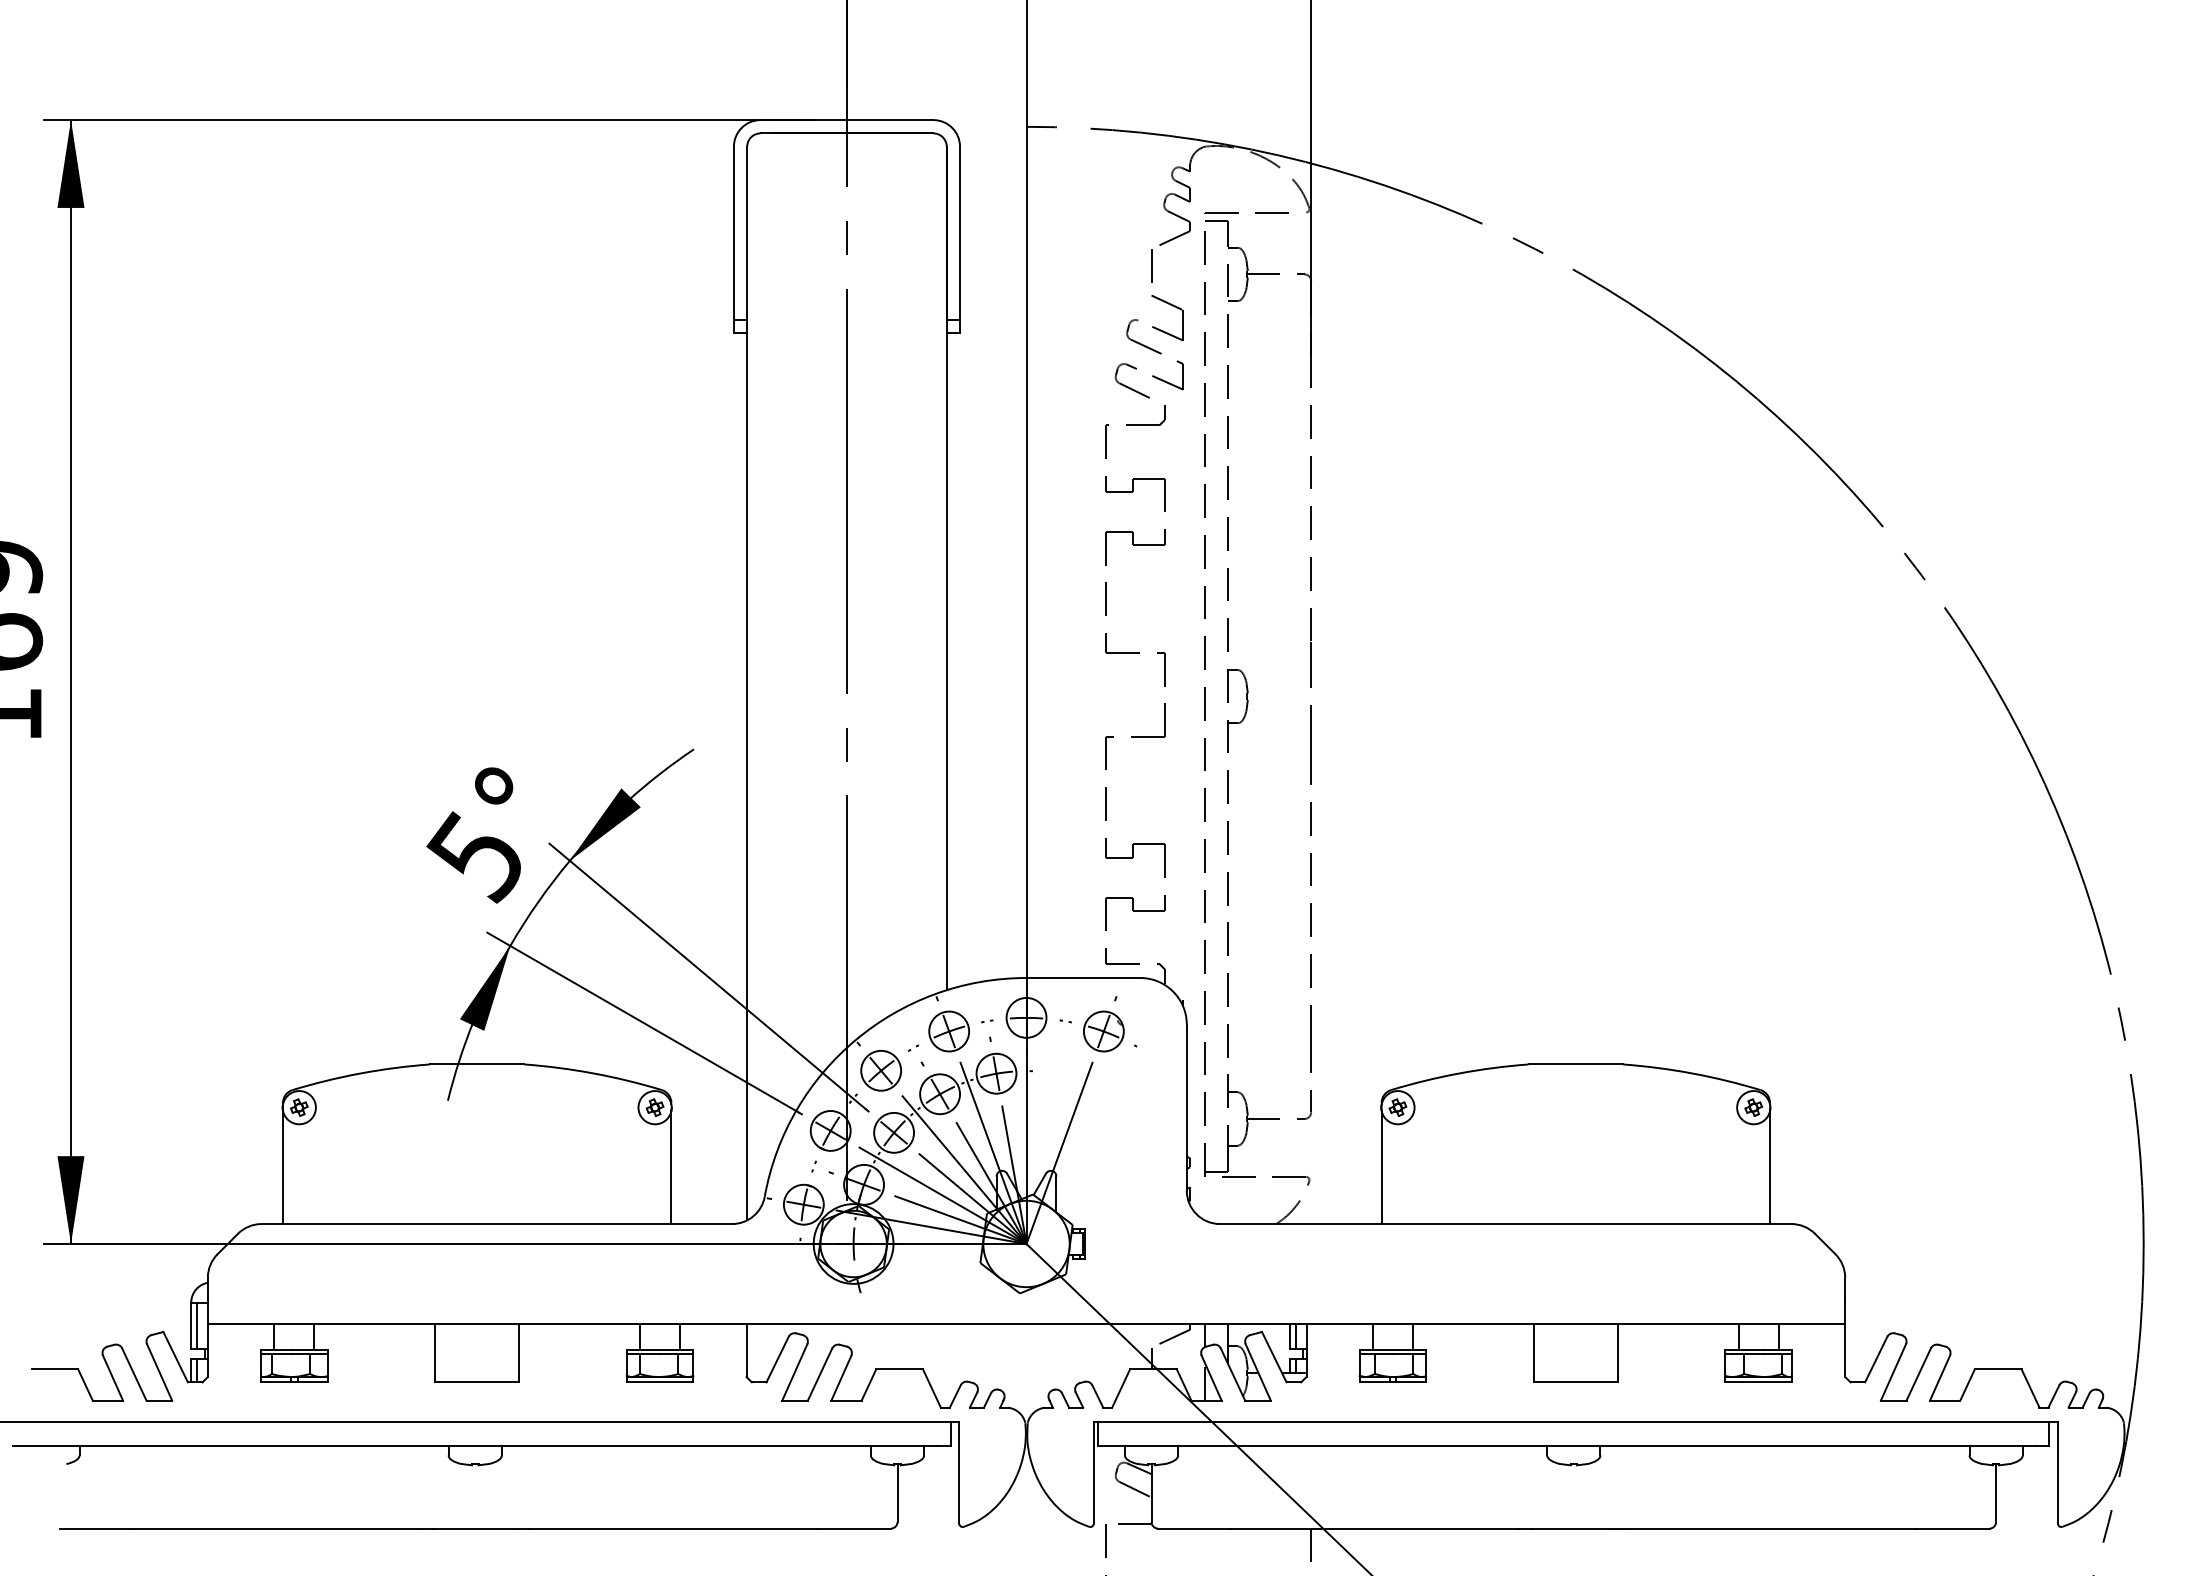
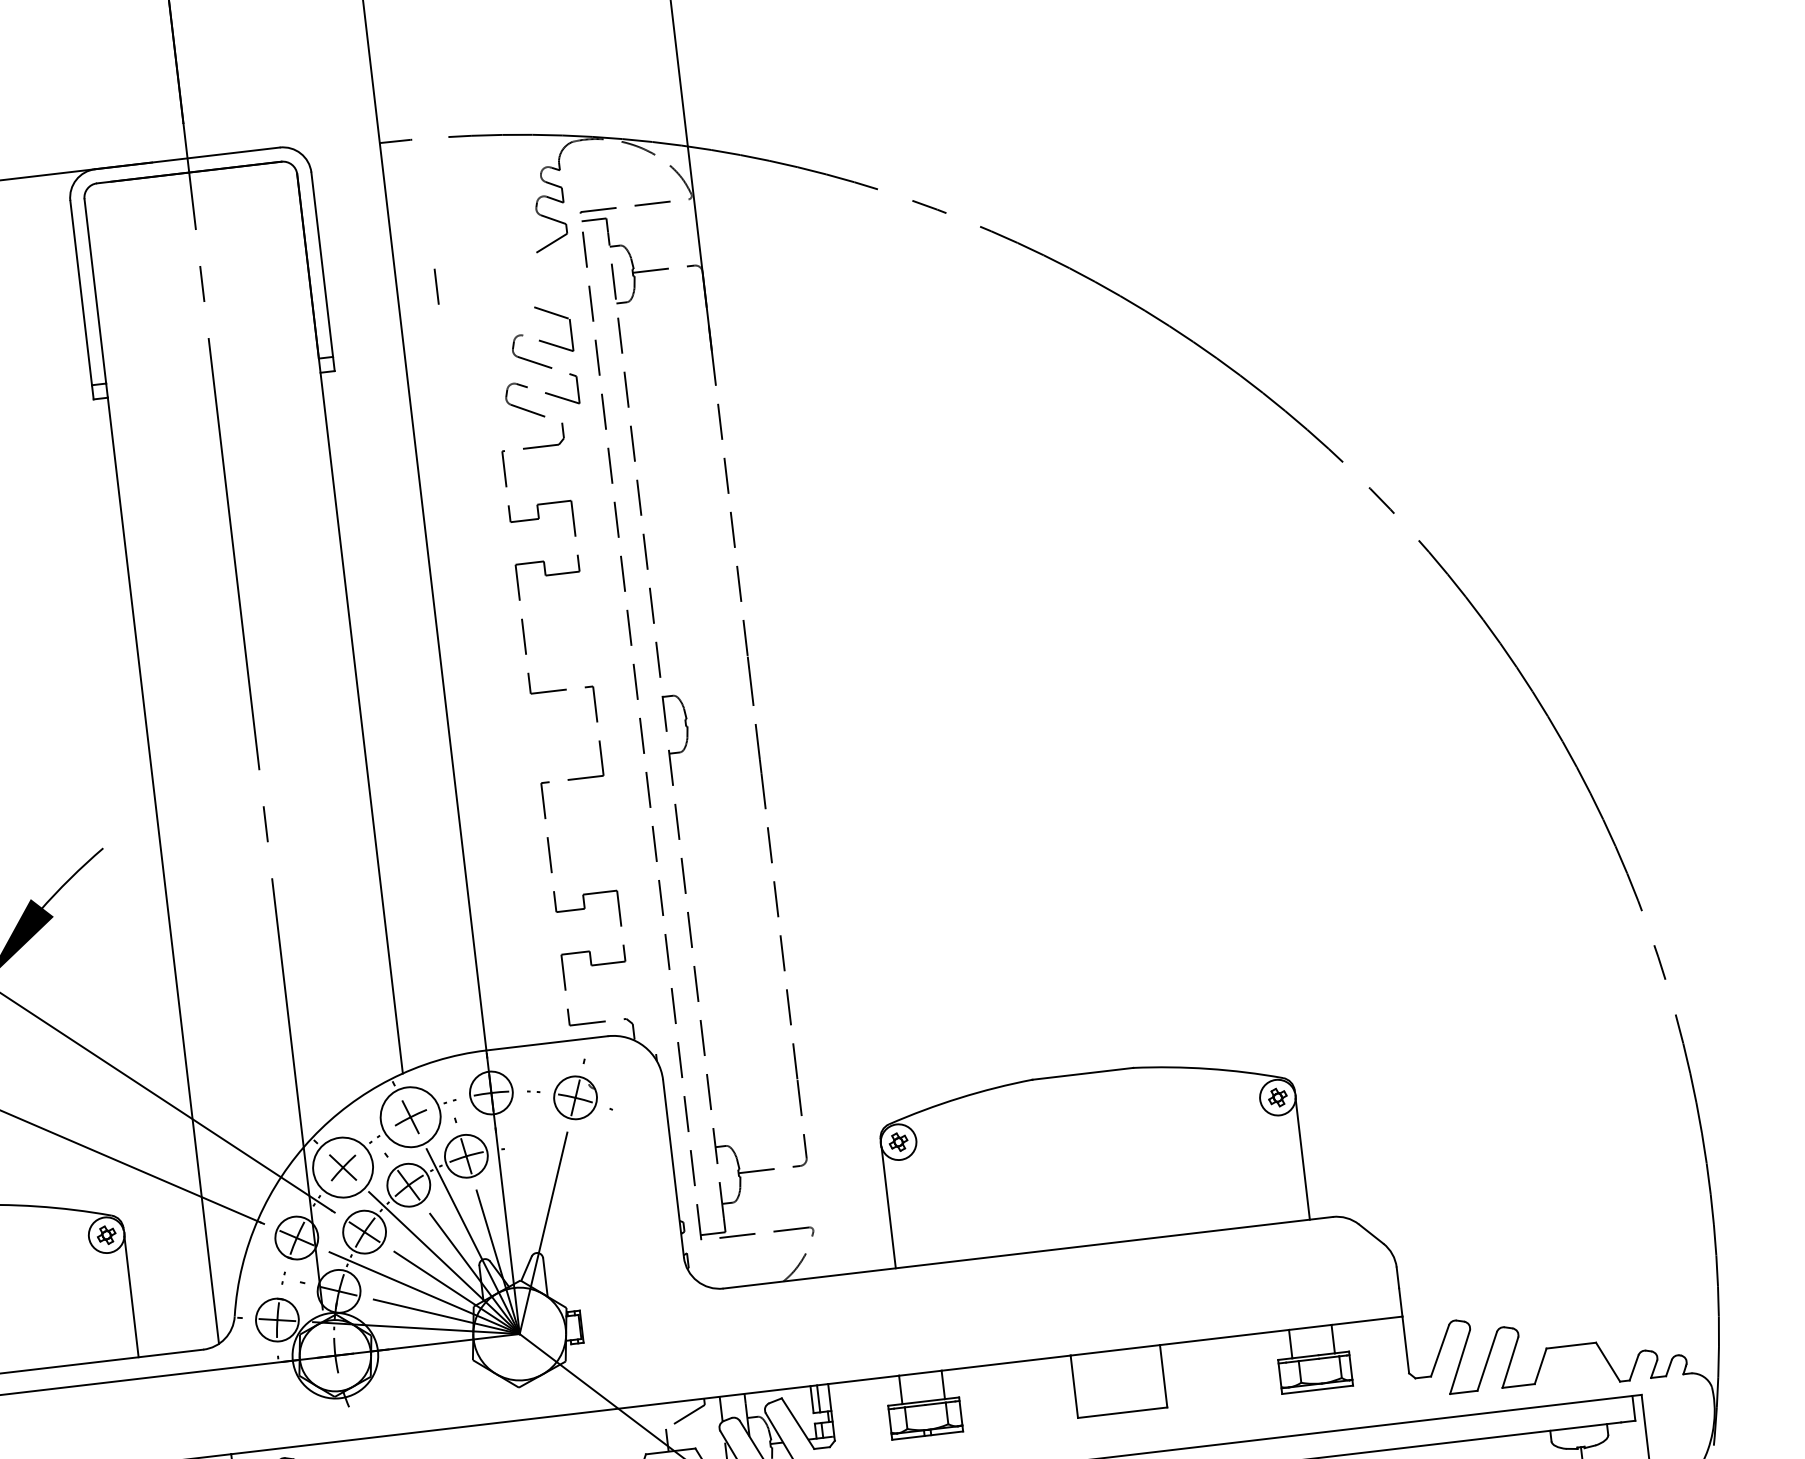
line: (1151, 265) -> (436, 286), moved
circle: (949, 1031) -> (410, 1117), size x1.4
circle: (881, 1070) -> (343, 1167), size x1.4

